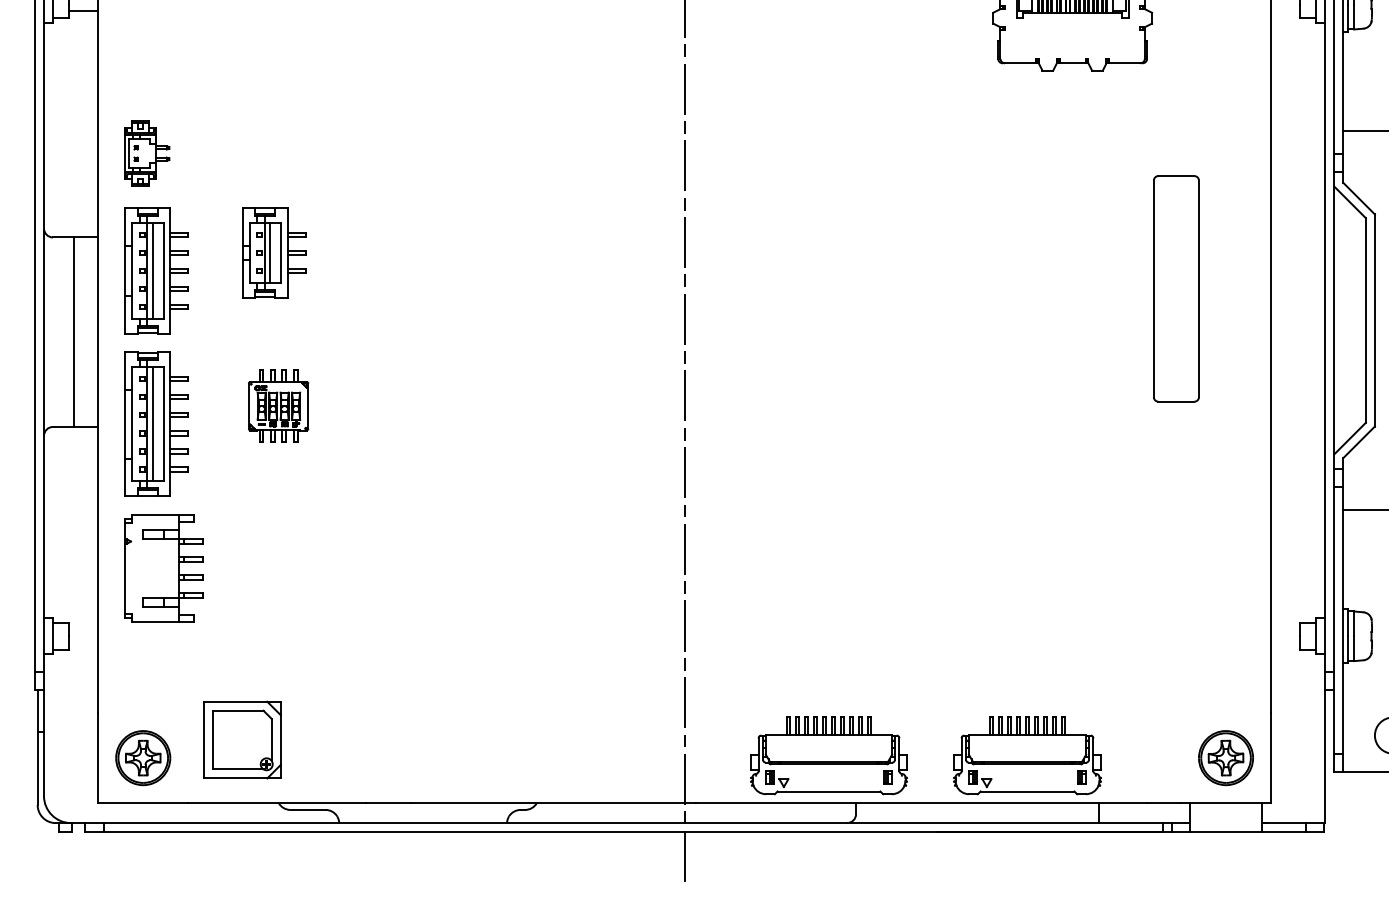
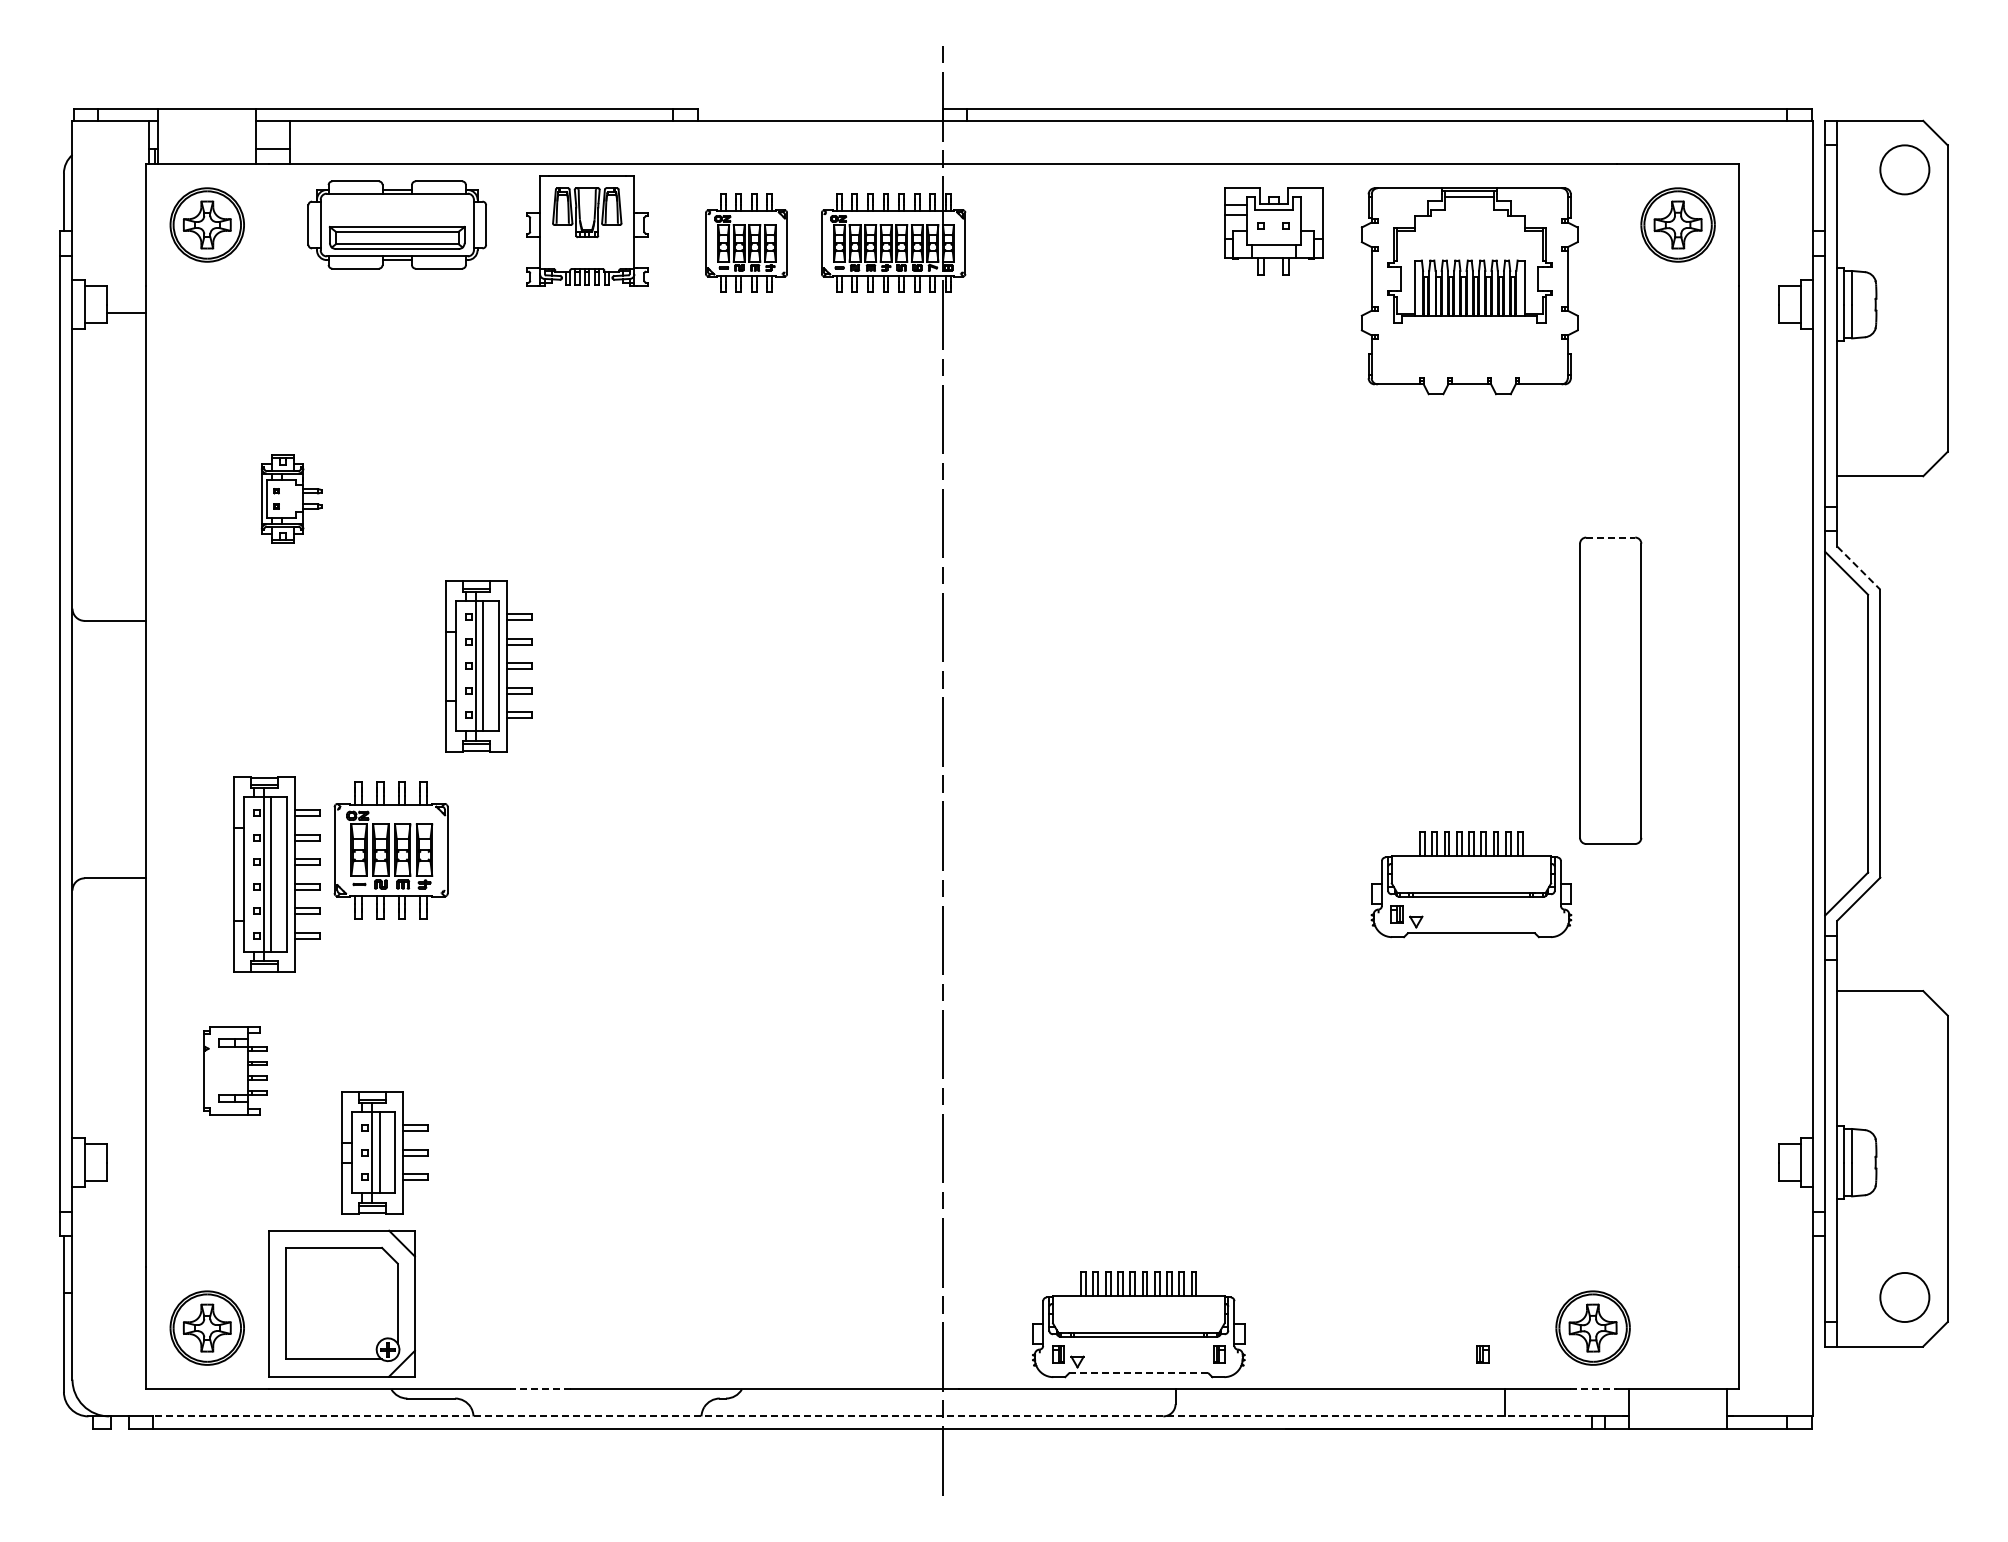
part: (147, 153) -> (291, 498), moved
line: (1176, 176) -> (1610, 537), solid -> dashed
line: (1359, 198) -> (1859, 568), solid -> dashed
part: (273, 252) -> (384, 1152), moved
part: (156, 271) -> (488, 666), moved
line: (73, 332) -> (112, 749), removed
part: (278, 405) -> (390, 849), size x1.4
part: (156, 424) -> (276, 874), moved
part: (163, 568) -> (235, 1070), size x0.6
part: (242, 739) -> (342, 1303), size x1.4
part: (1027, 755) -> (1471, 884), moved
part: (1225, 757) -> (1592, 1327), moved
line: (828, 791) -> (1138, 1373), solid -> dashed
line: (388, 803) -> (540, 1389), solid -> dashed
line: (1164, 803) -> (1594, 1389), solid -> dashed
line: (632, 823) -> (872, 1416), solid -> dashed

